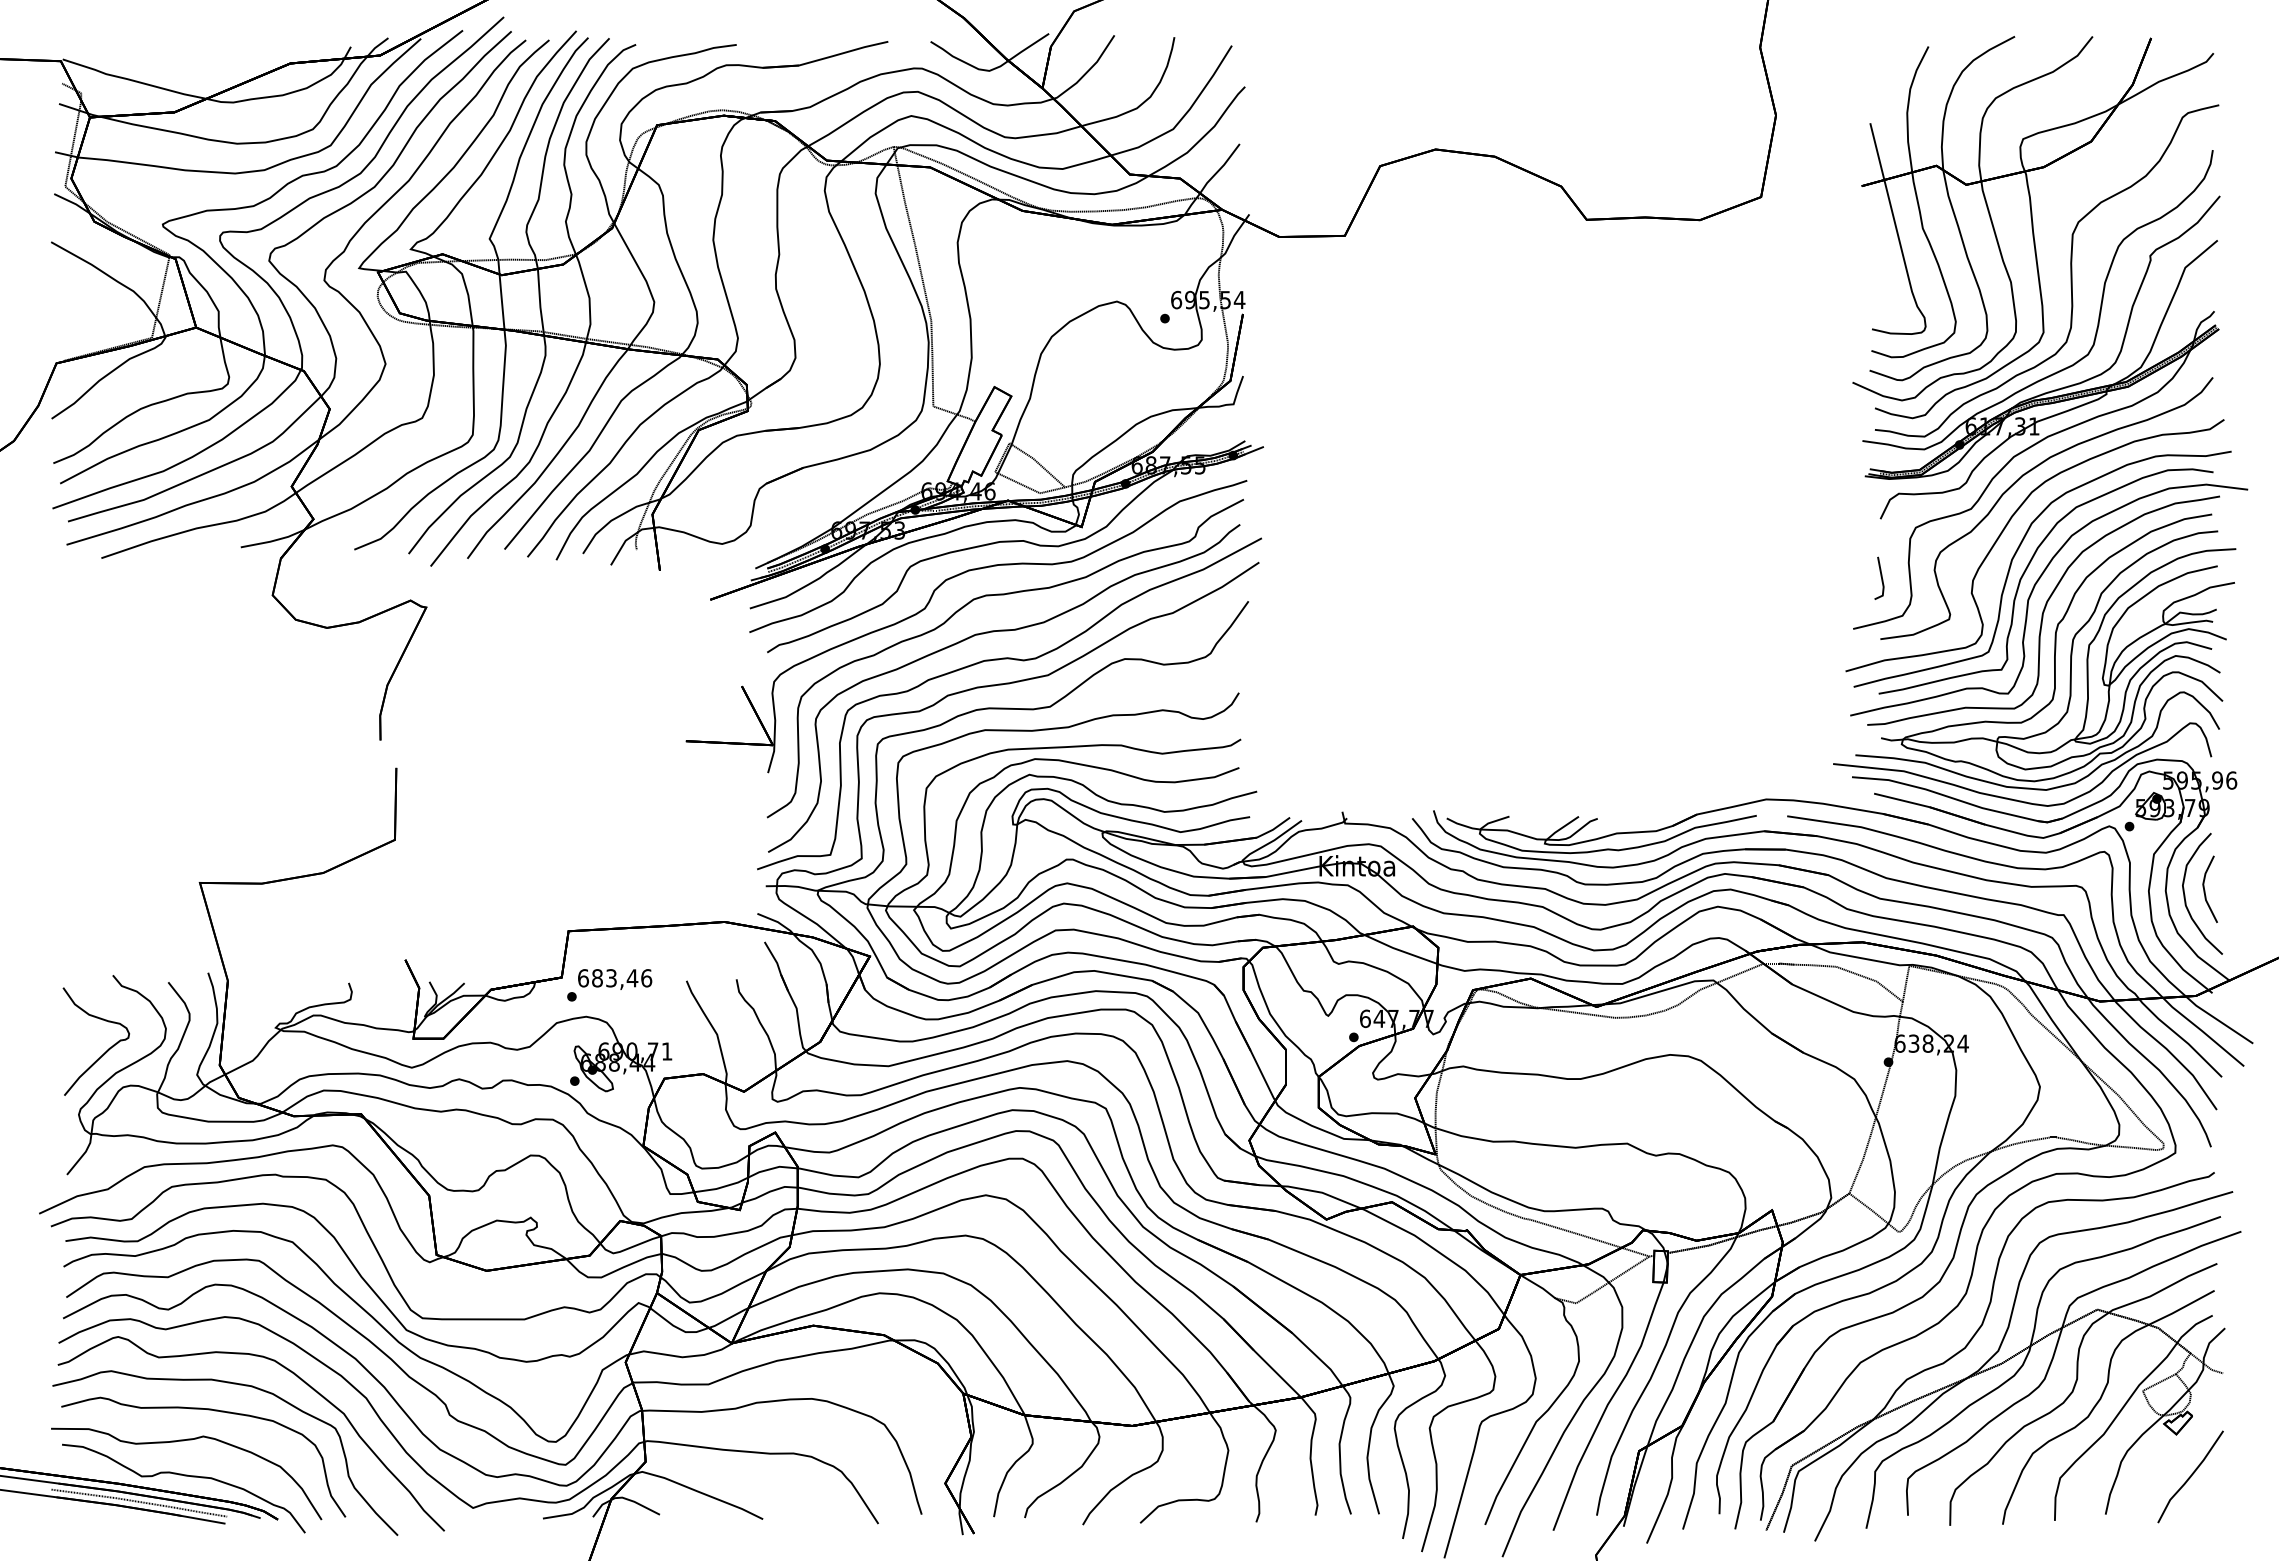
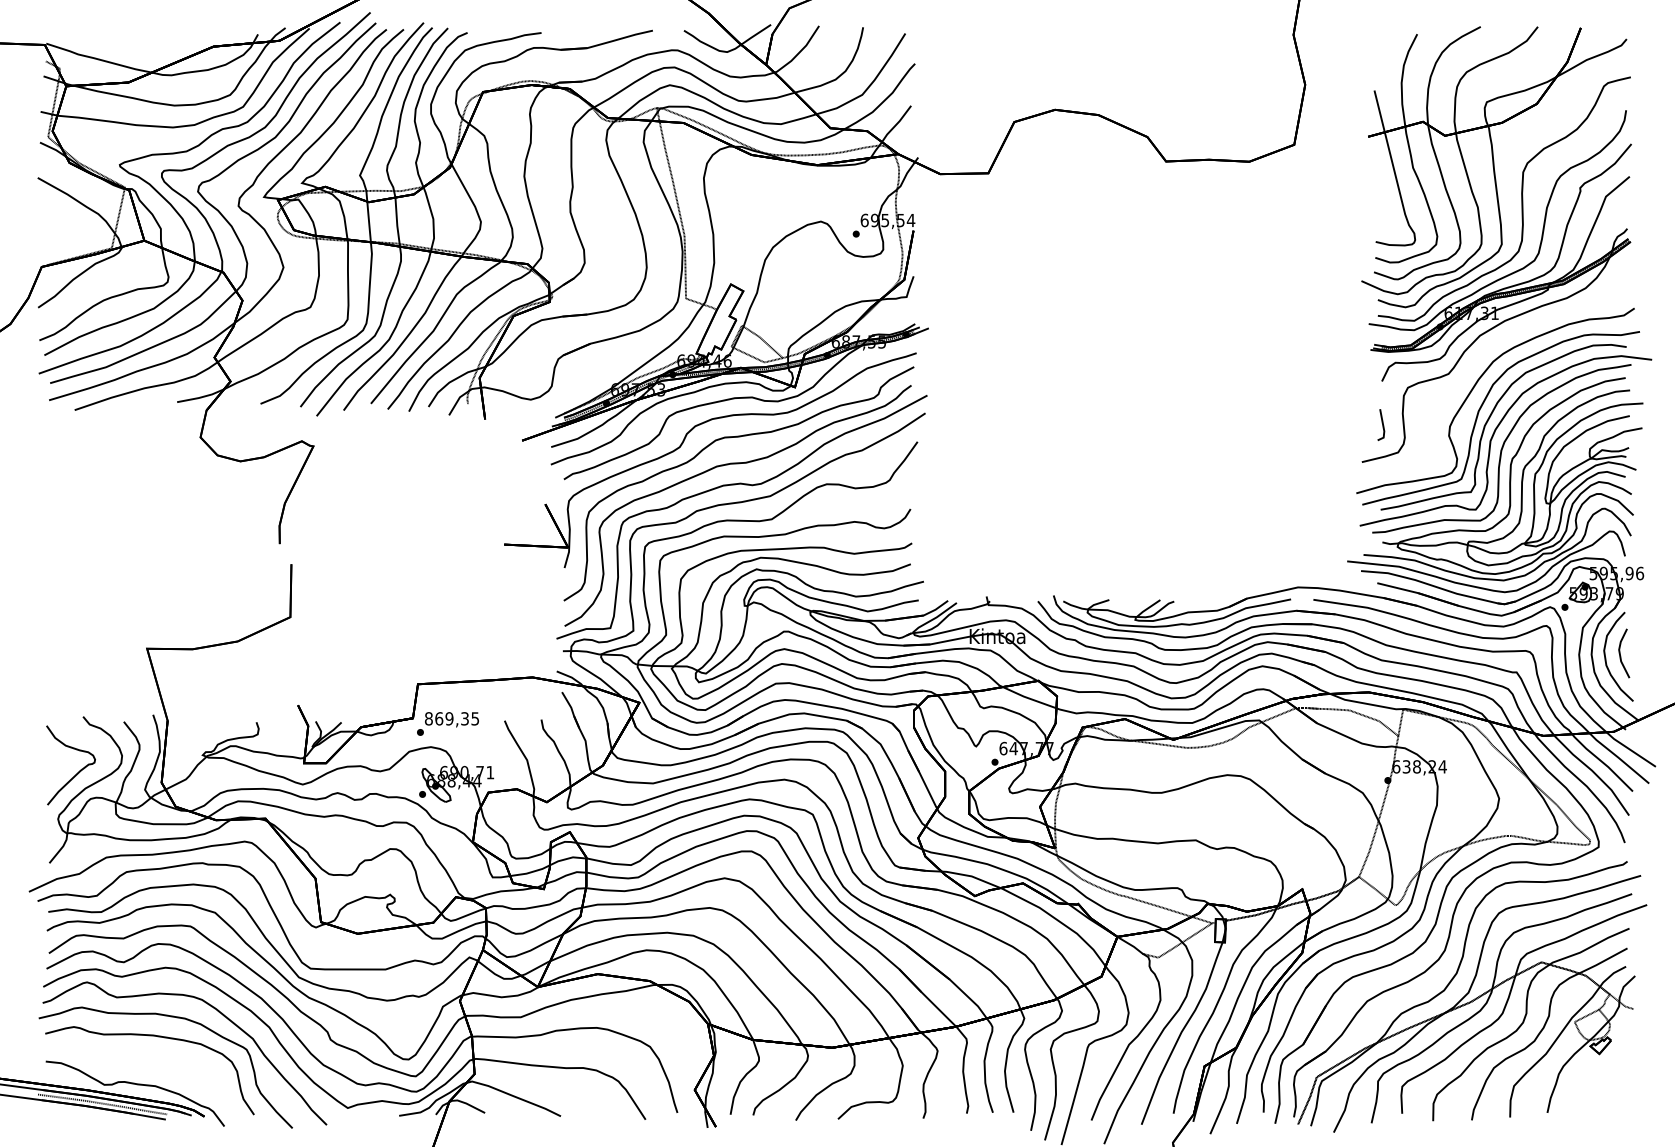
curve: (2020, 479) -> (1484, 352), removed
text: (615, 978) -> (452, 718), 683,46 -> 869,35
part: (183, 1441) -> (135, 1059), removed
curve: (2190, 1476) -> (1609, 1084), removed

